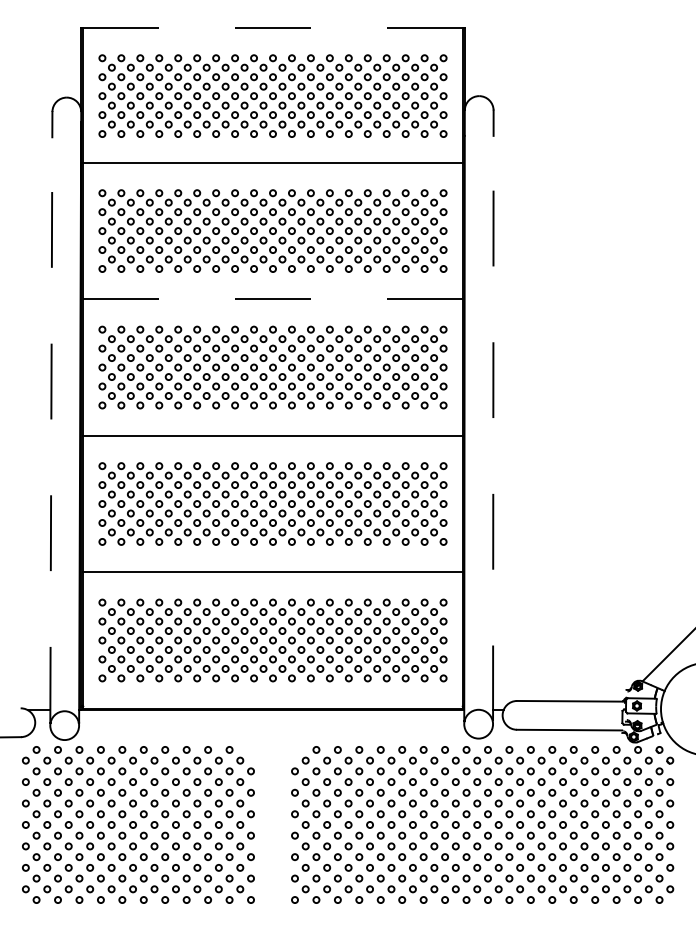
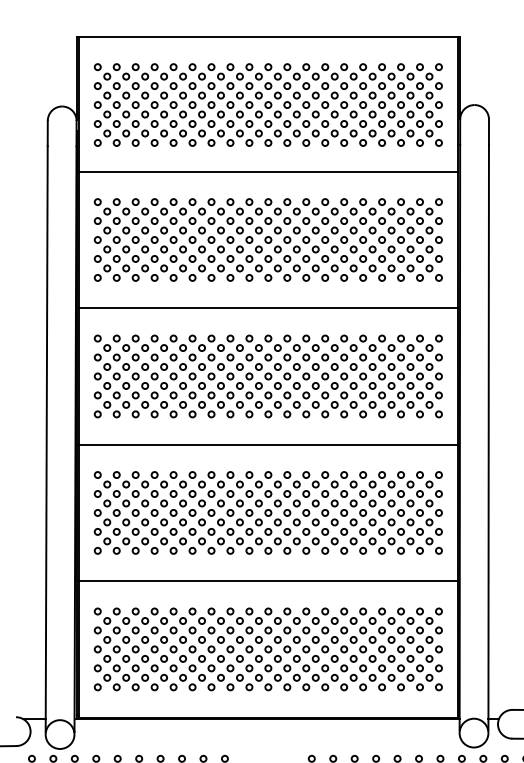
line: (273, 27) -> (268, 36), dashed -> solid
line: (273, 299) -> (268, 308), dashed -> solid
line: (493, 428) -> (488, 437), dashed -> solid
line: (51, 430) -> (46, 439), dashed -> solid

